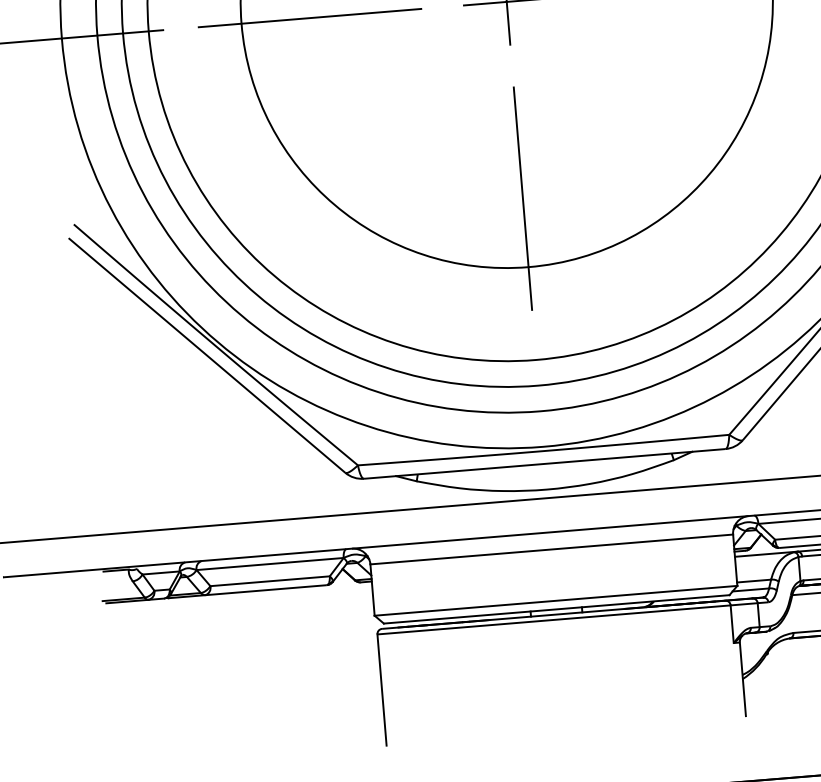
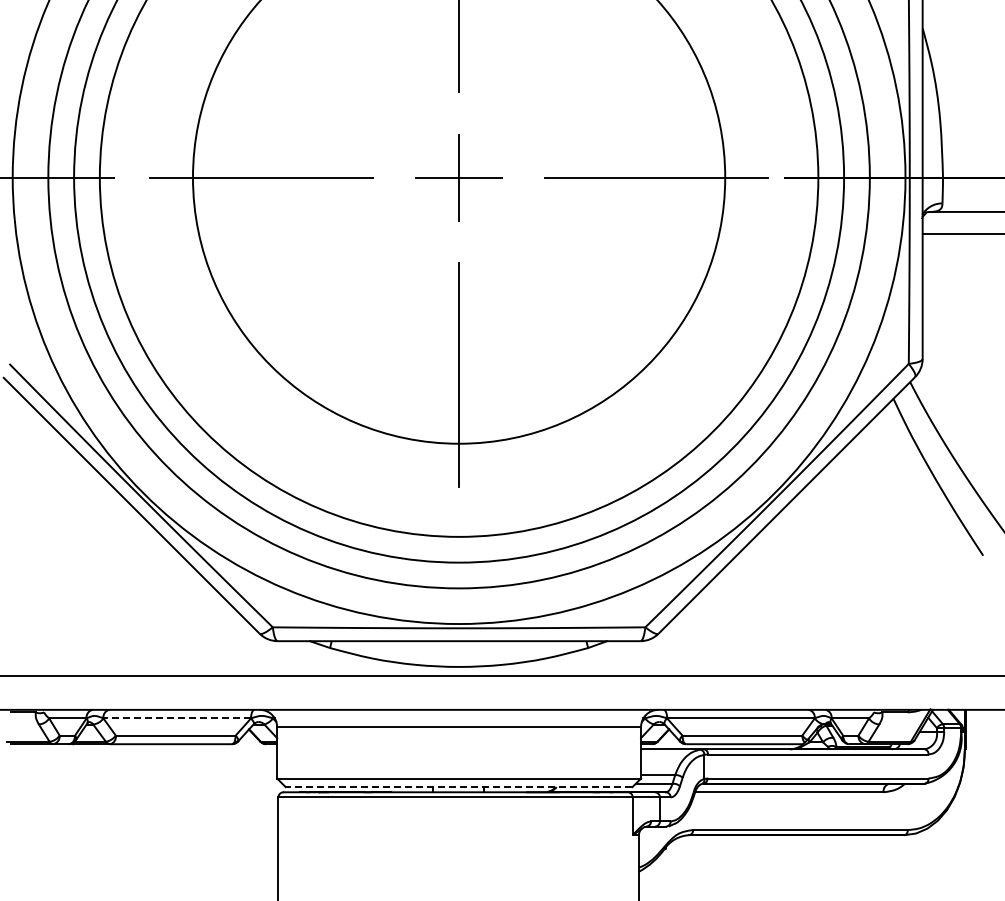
line: (270, 564) -> (177, 718), solid -> dashed
line: (556, 609) -> (458, 787), solid -> dashed

